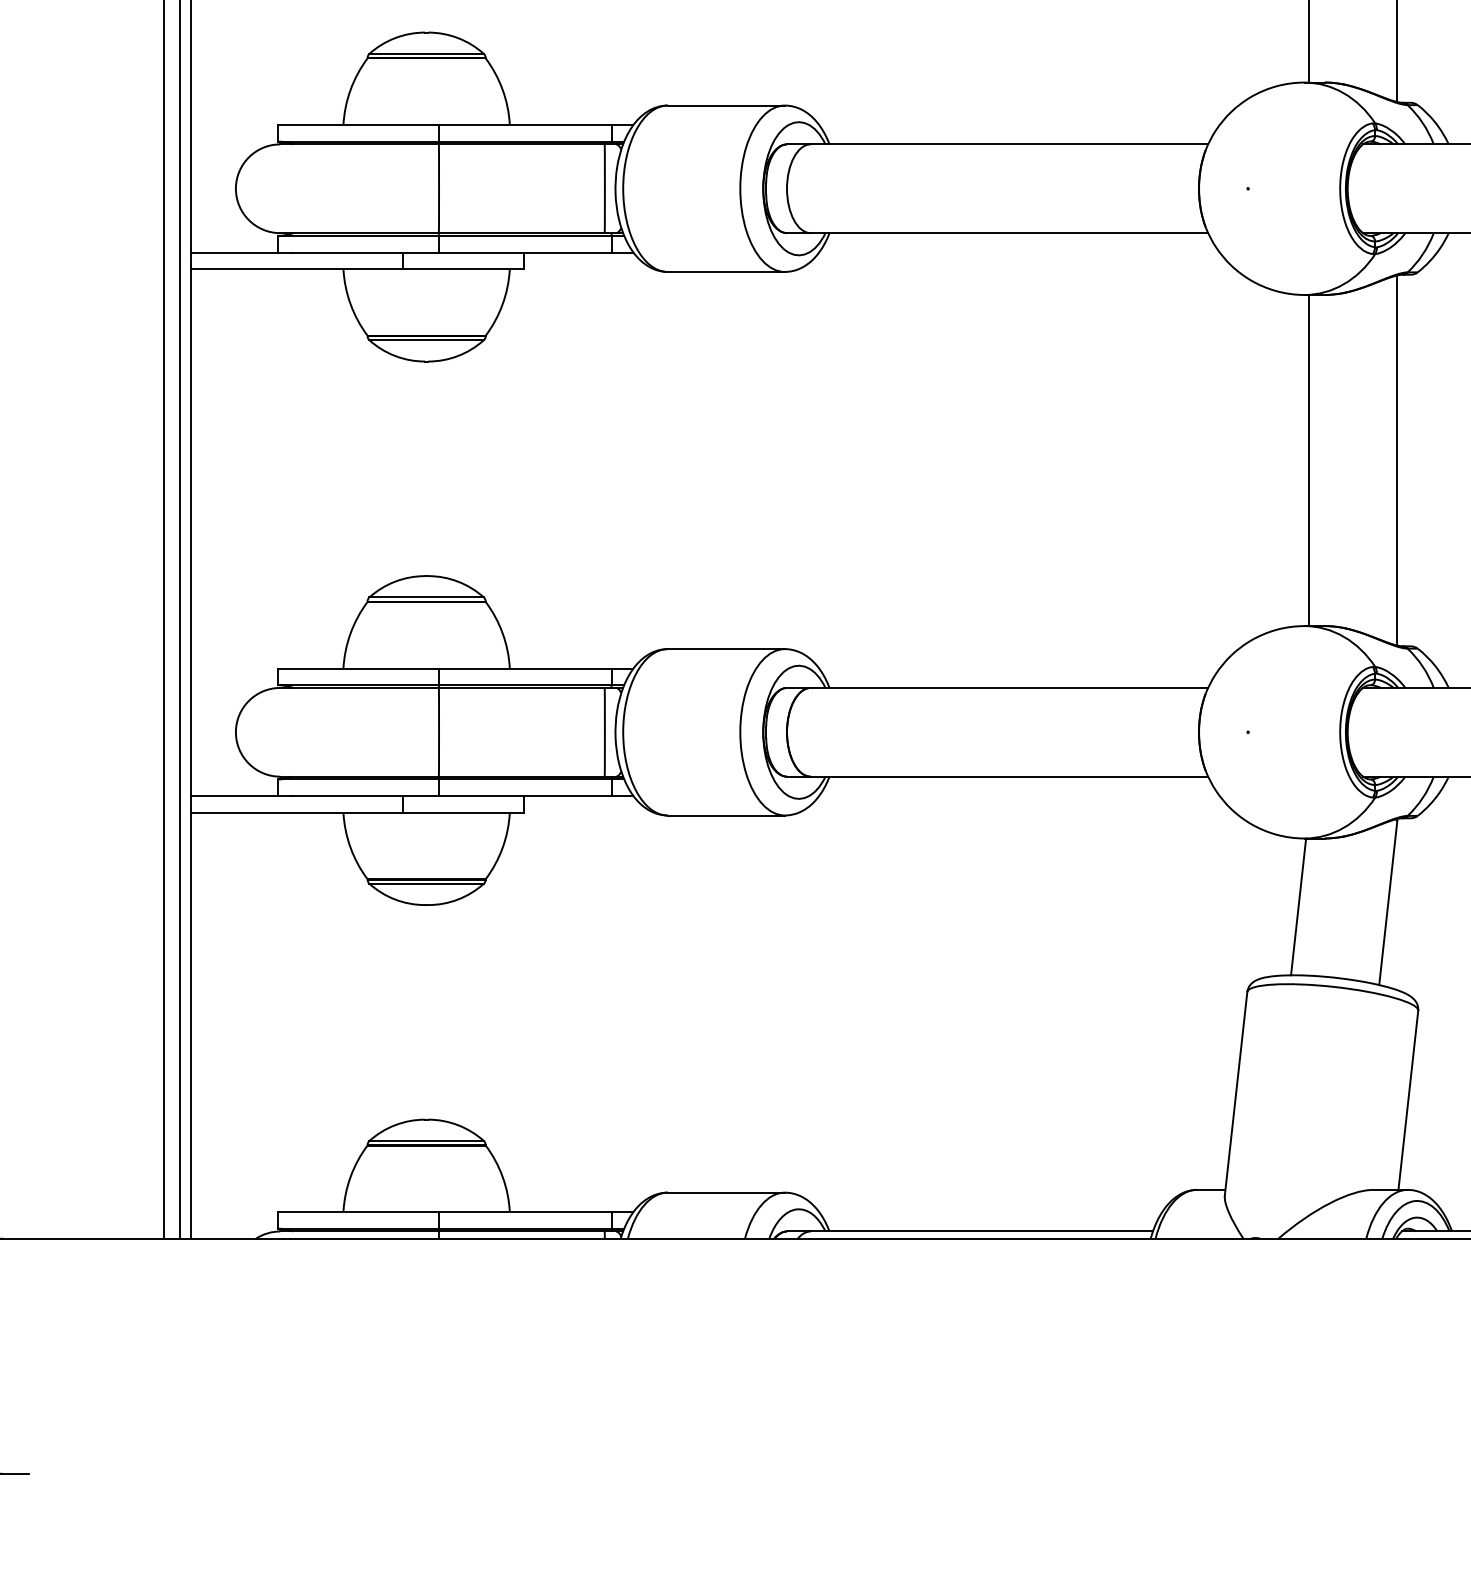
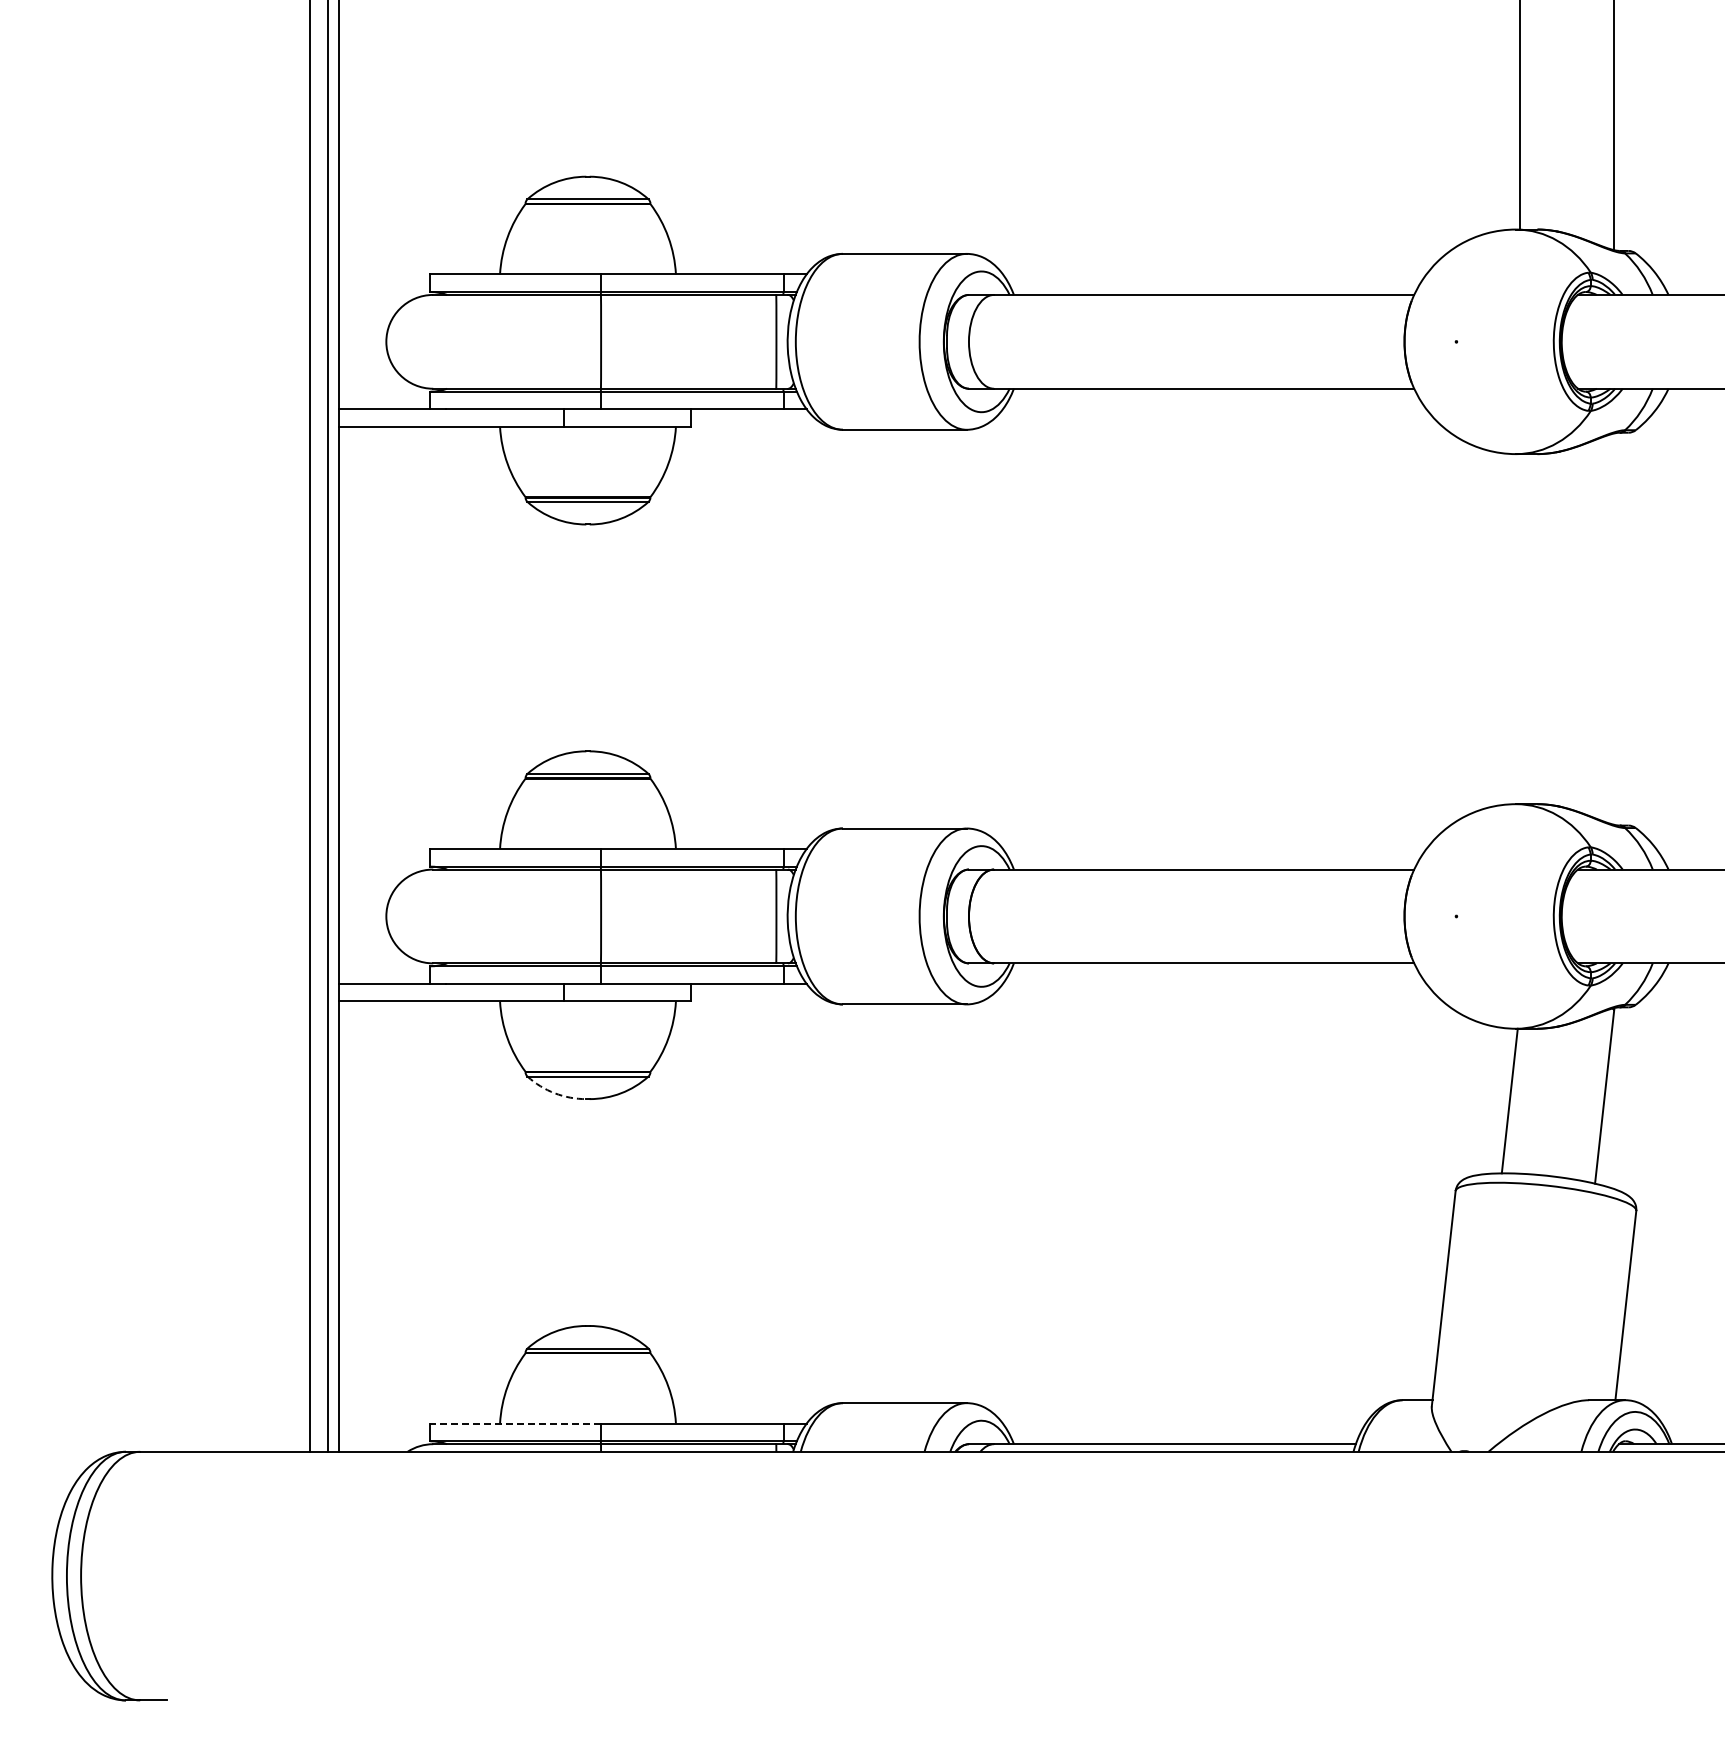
line: (1397, 459) -> (1614, 628), removed
line: (1308, 460) -> (1520, 629), removed
arc: (394, 899) -> (554, 1093), solid -> dashed
line: (358, 1211) -> (515, 1423), solid -> dashed

